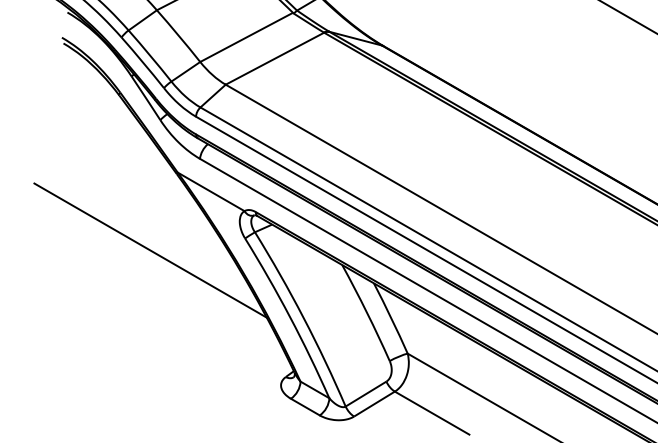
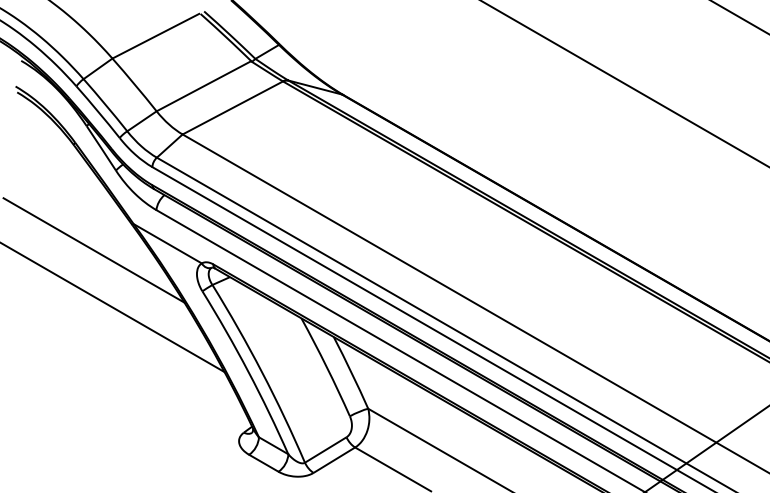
line: (138, 198) -> (93, 250), added

